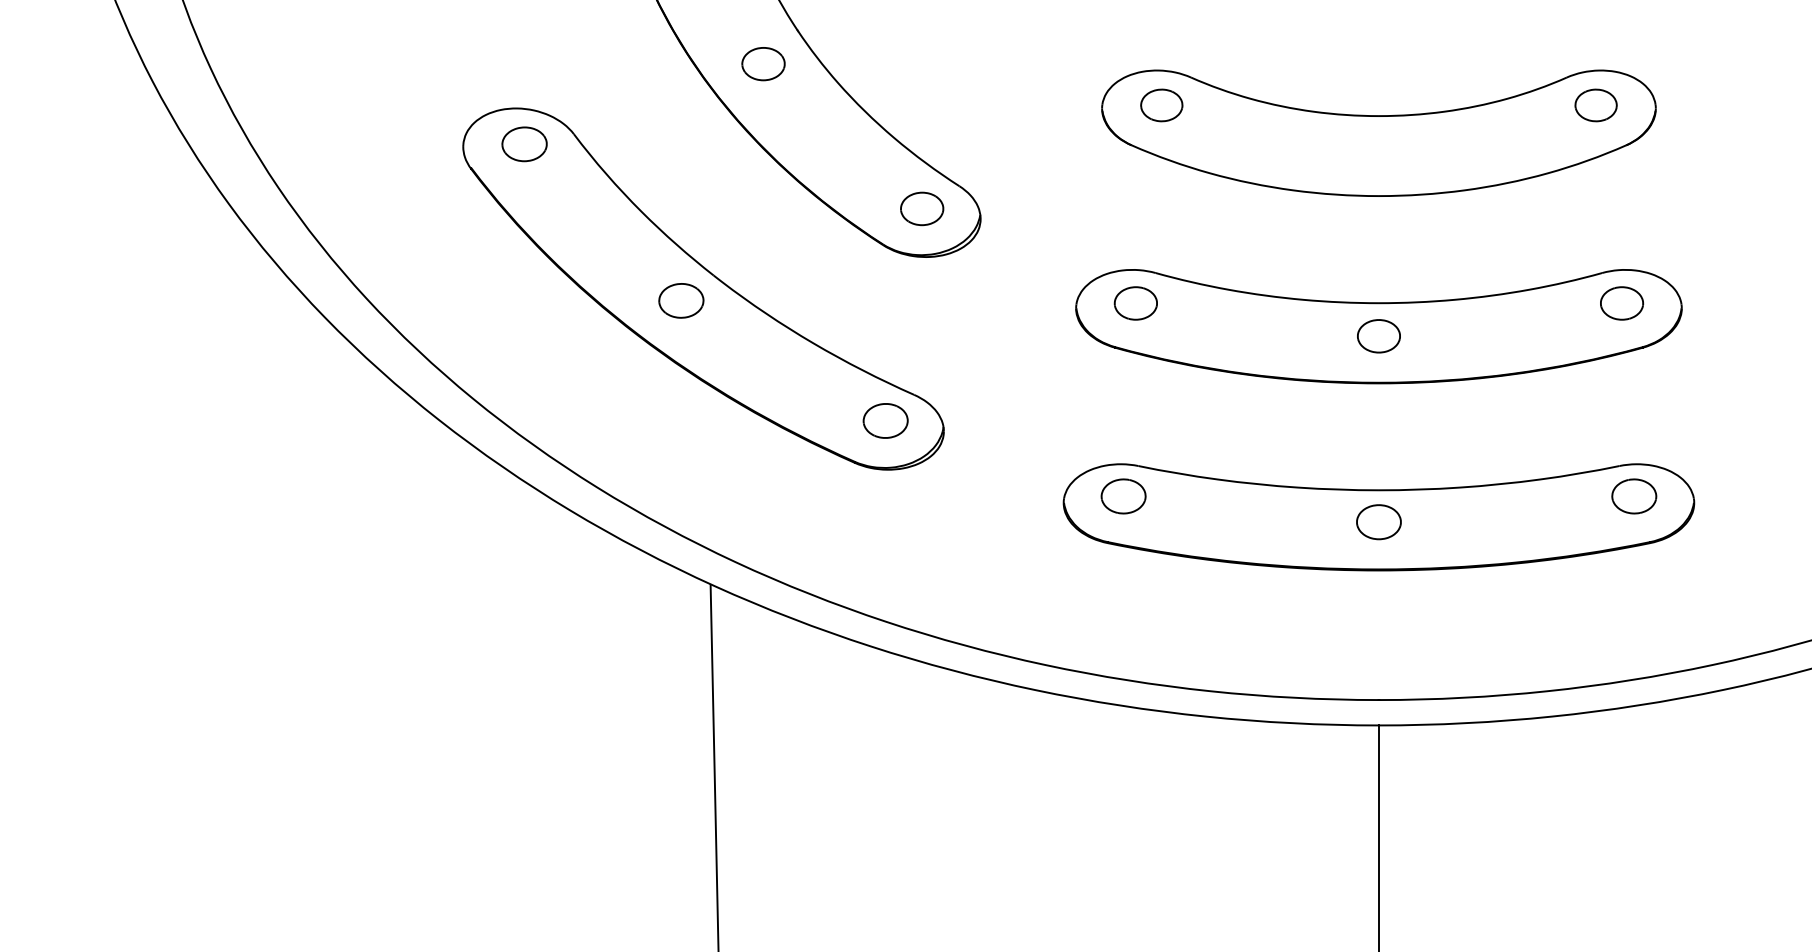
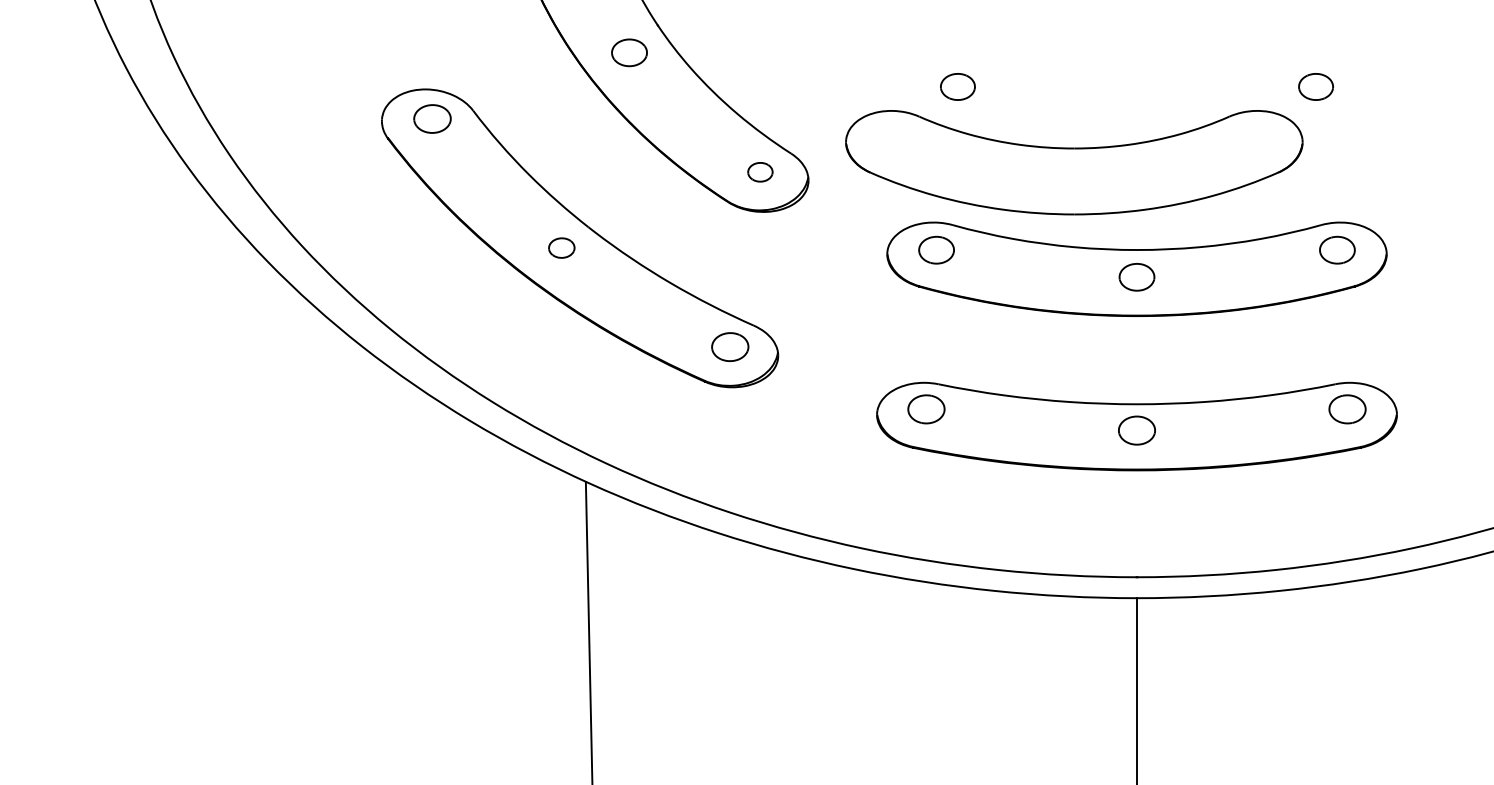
part: (1378, 132) -> (1073, 162), moved
part: (922, 208) -> (760, 171), size x0.7
part: (681, 300) -> (561, 247), size x0.7

